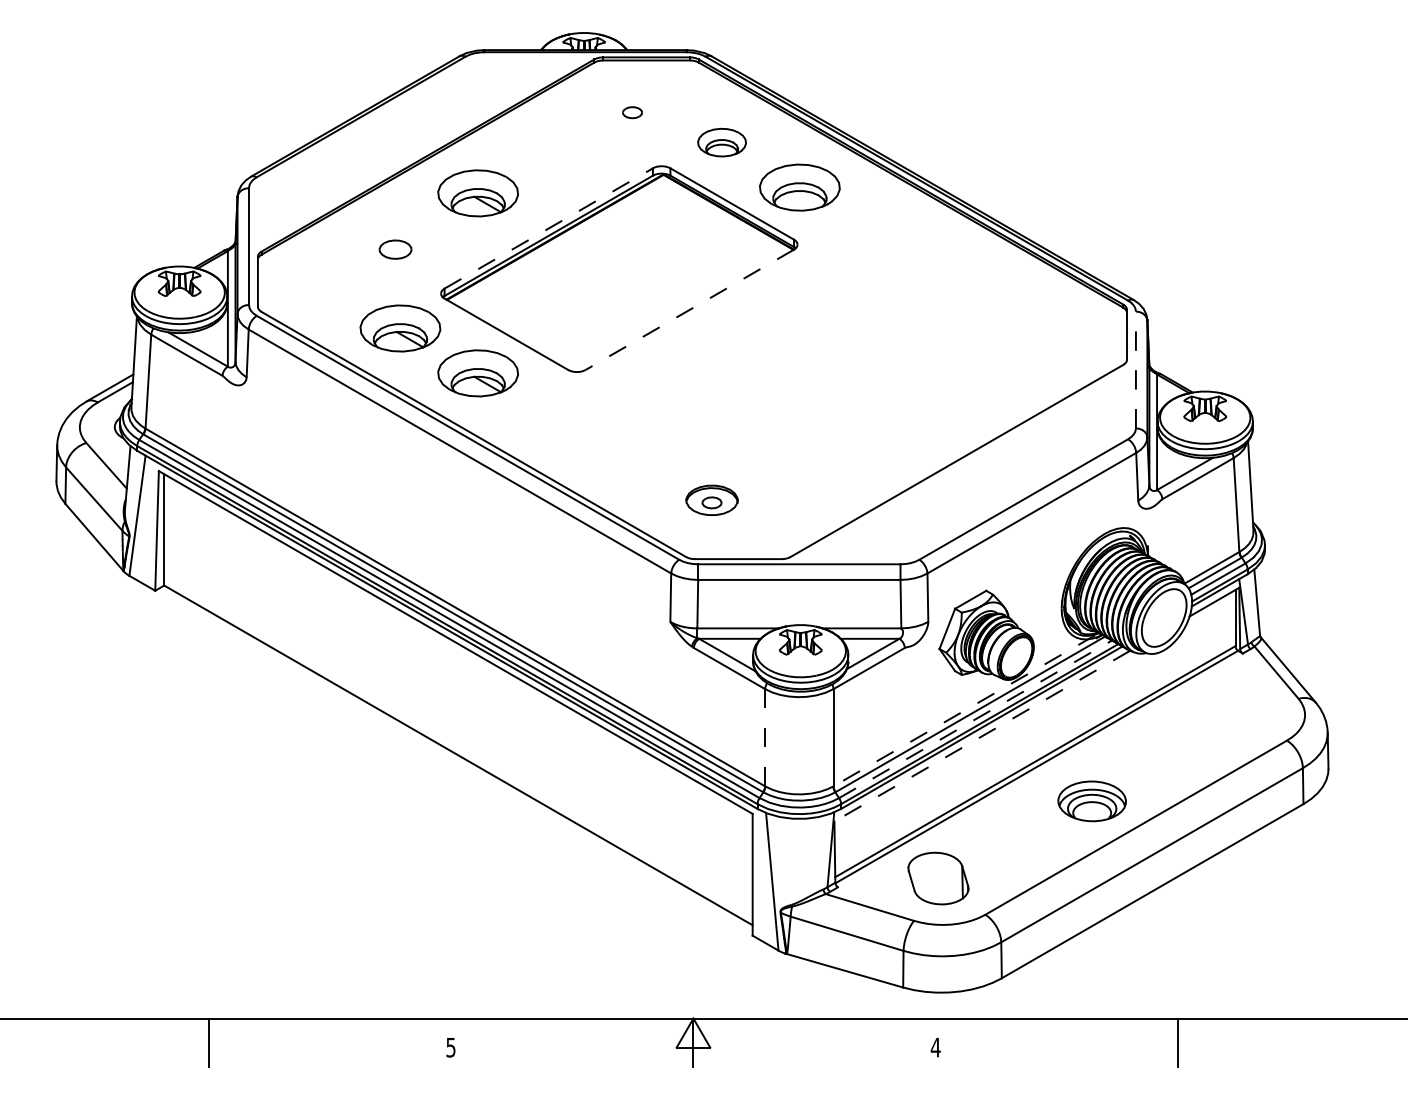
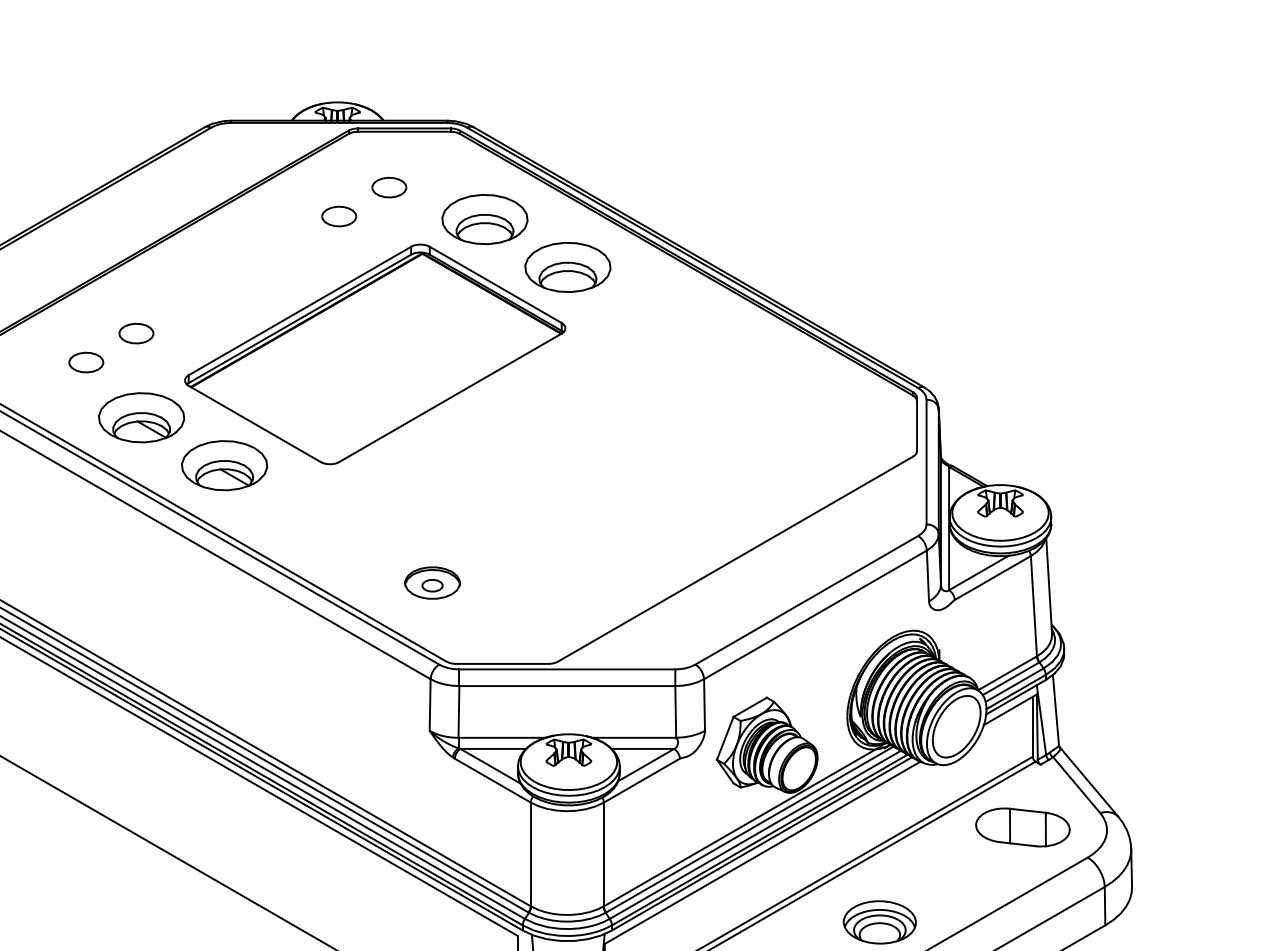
part: (632, 112) -> (389, 187), size x1.67
part: (585, 139) -> (339, 216), added
part: (721, 142) -> (484, 219), size x1.67
part: (477, 193) -> (223, 273), removed
line: (549, 228) -> (300, 311), dashed -> solid
part: (348, 276) -> (86, 362), added
line: (689, 310) -> (450, 398), dashed -> solid
line: (1135, 369) -> (926, 461), dashed -> solid
part: (711, 499) -> (431, 582), moved
line: (962, 711) -> (741, 826), dashed -> solid
part: (1225, 712) -> (1022, 827), added
line: (975, 719) -> (755, 835), dashed -> solid
line: (982, 736) -> (762, 853), dashed -> solid
line: (765, 737) -> (531, 854), dashed -> solid

